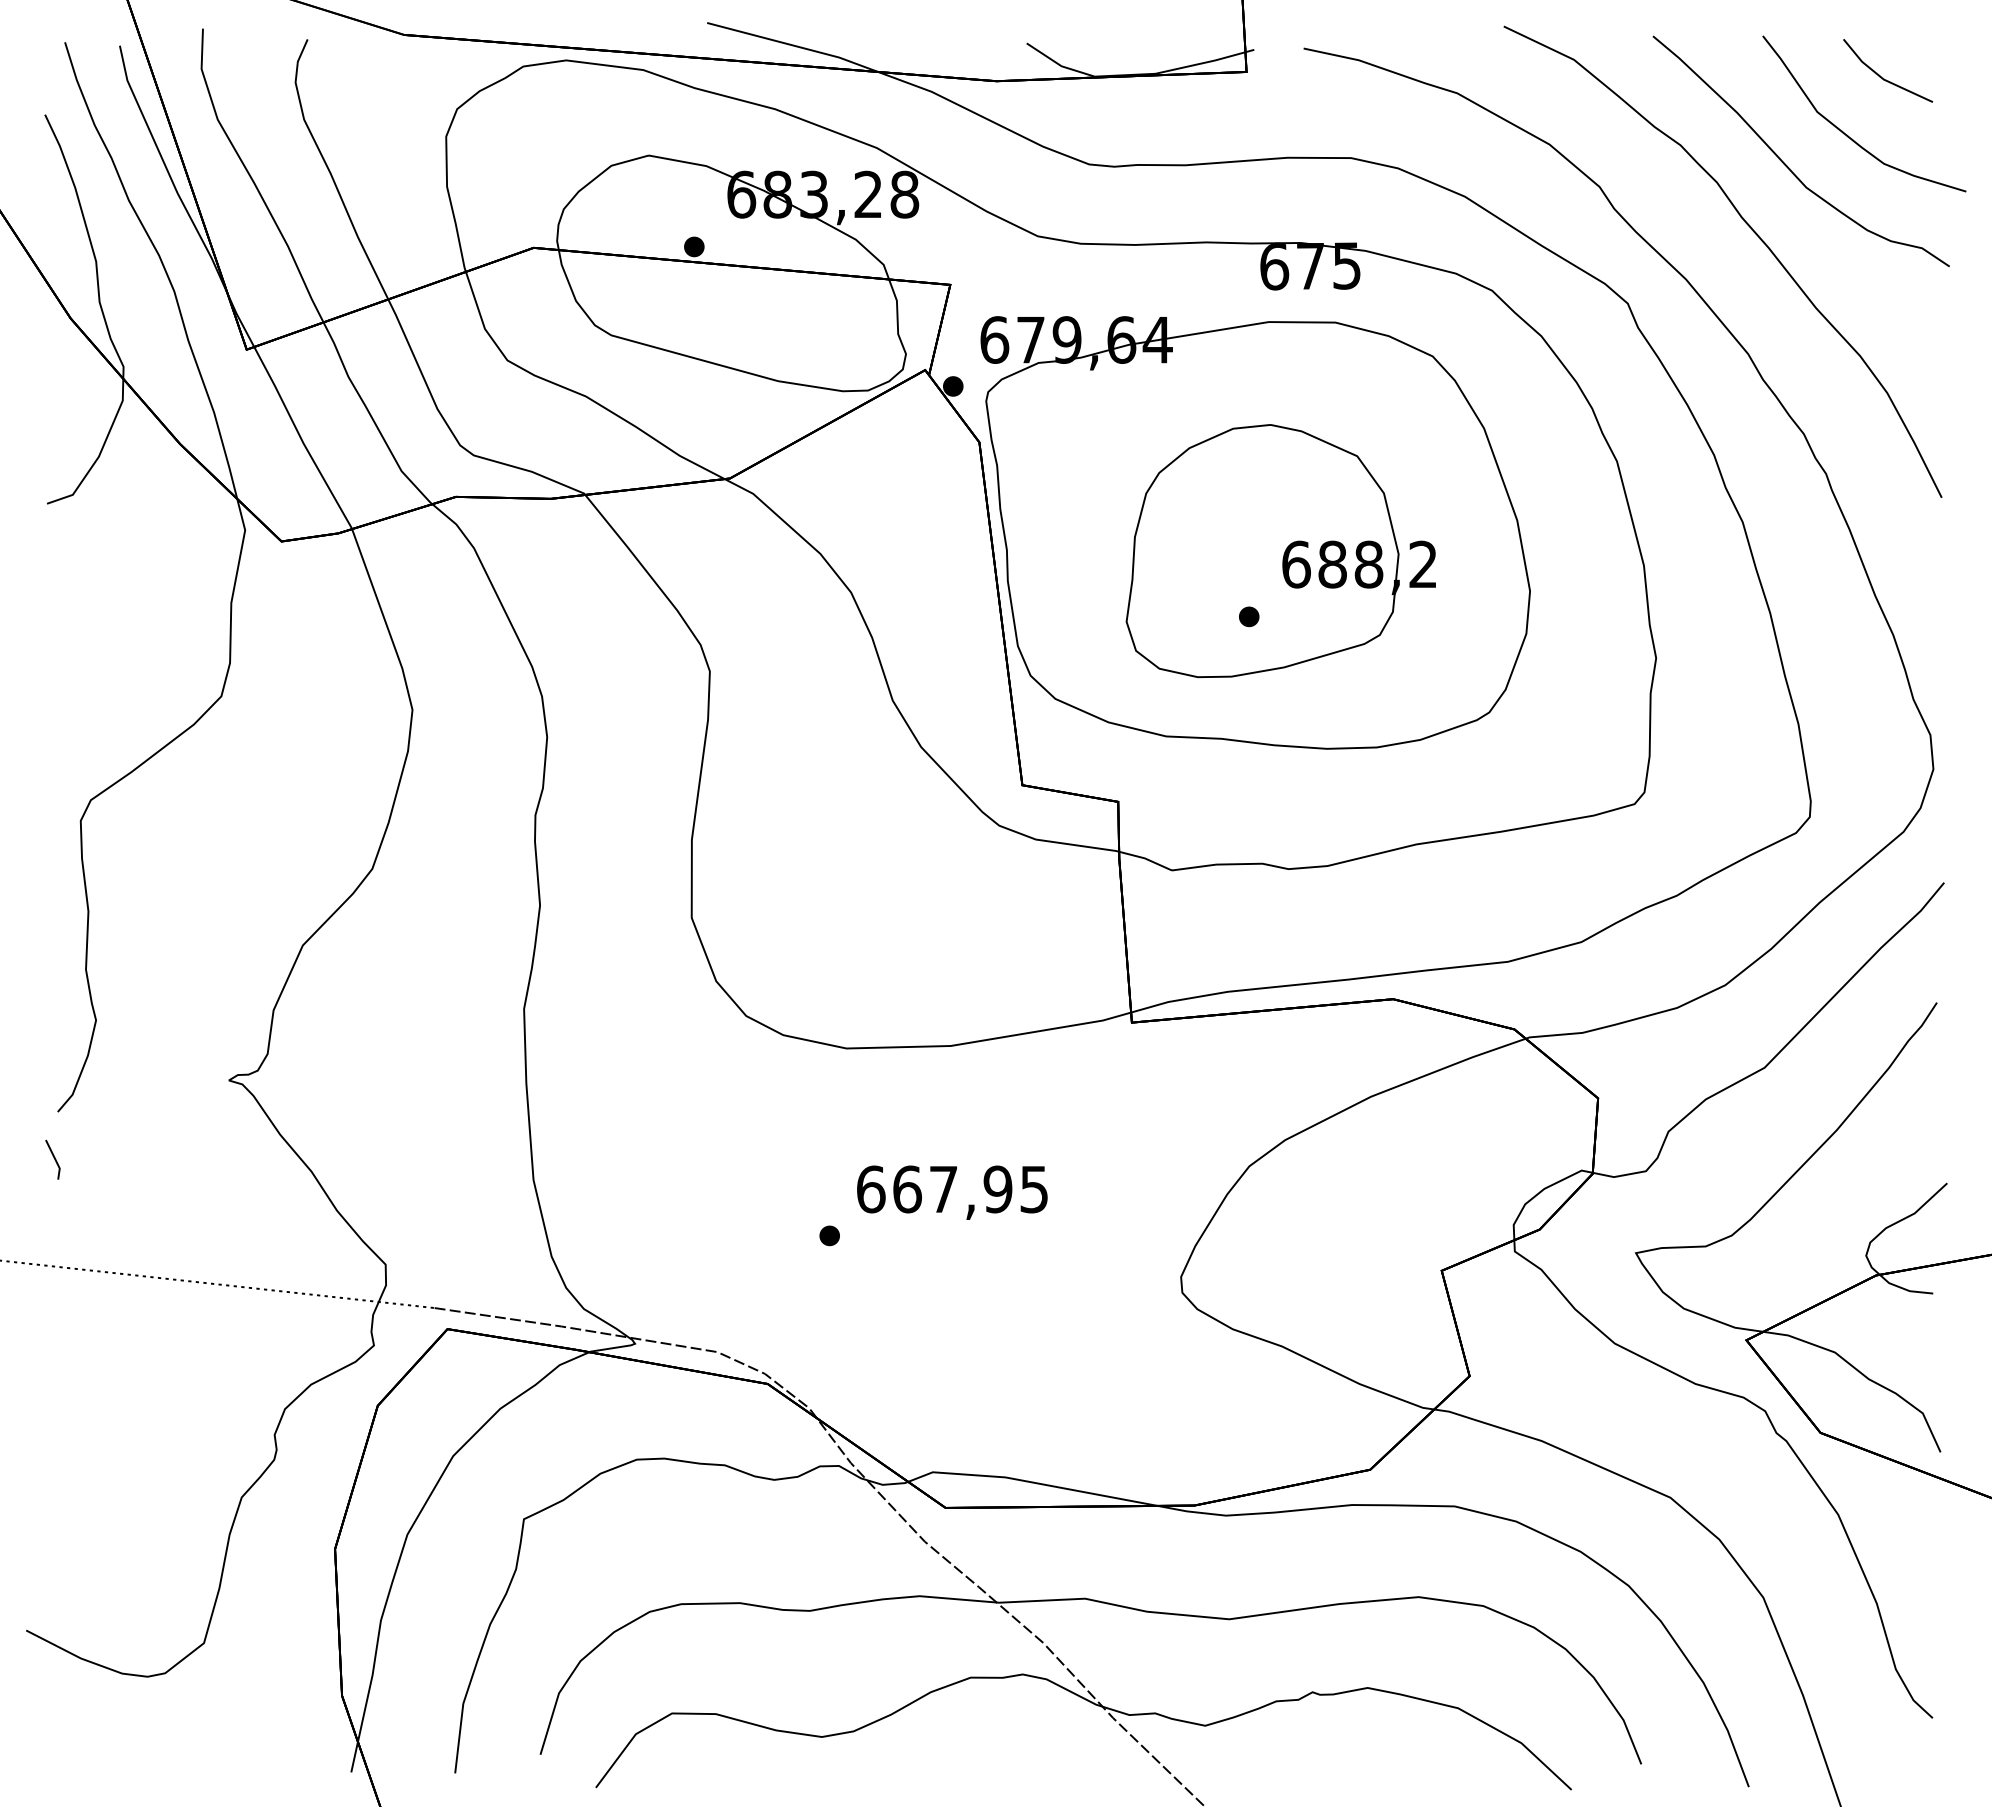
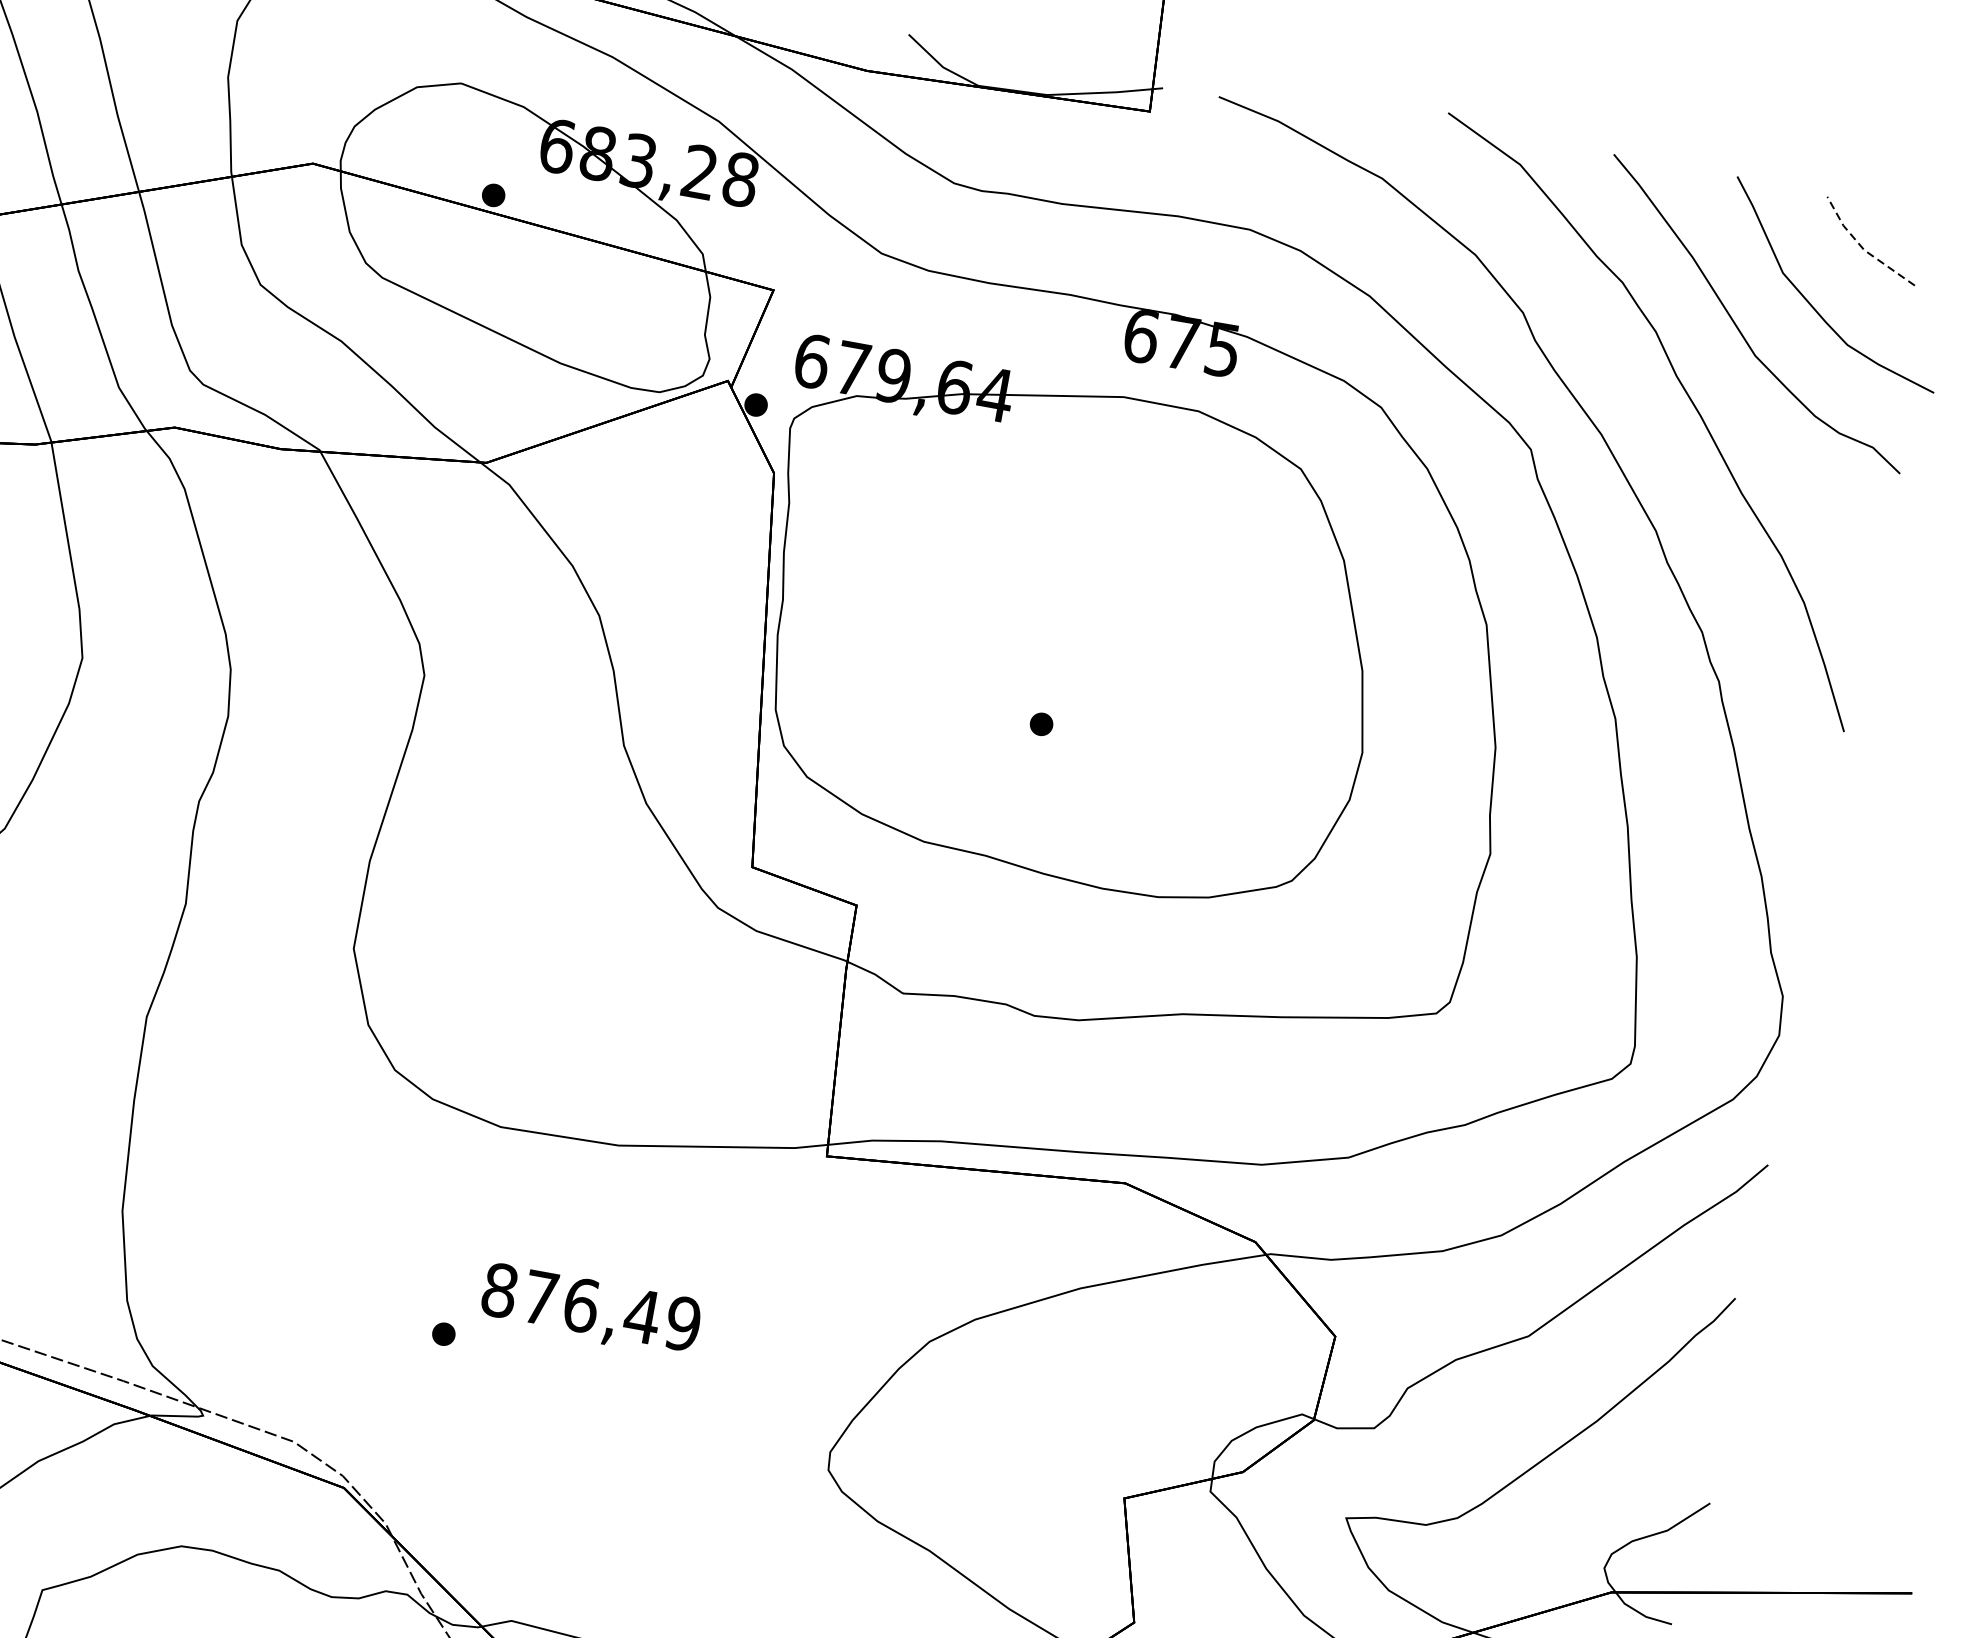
line: (1882, 78) -> (1863, 248), solid -> dashed
part: (1280, 551) -> (1090, 657), removed
text: (952, 1189) -> (591, 1307), 667,95 -> 876,49

